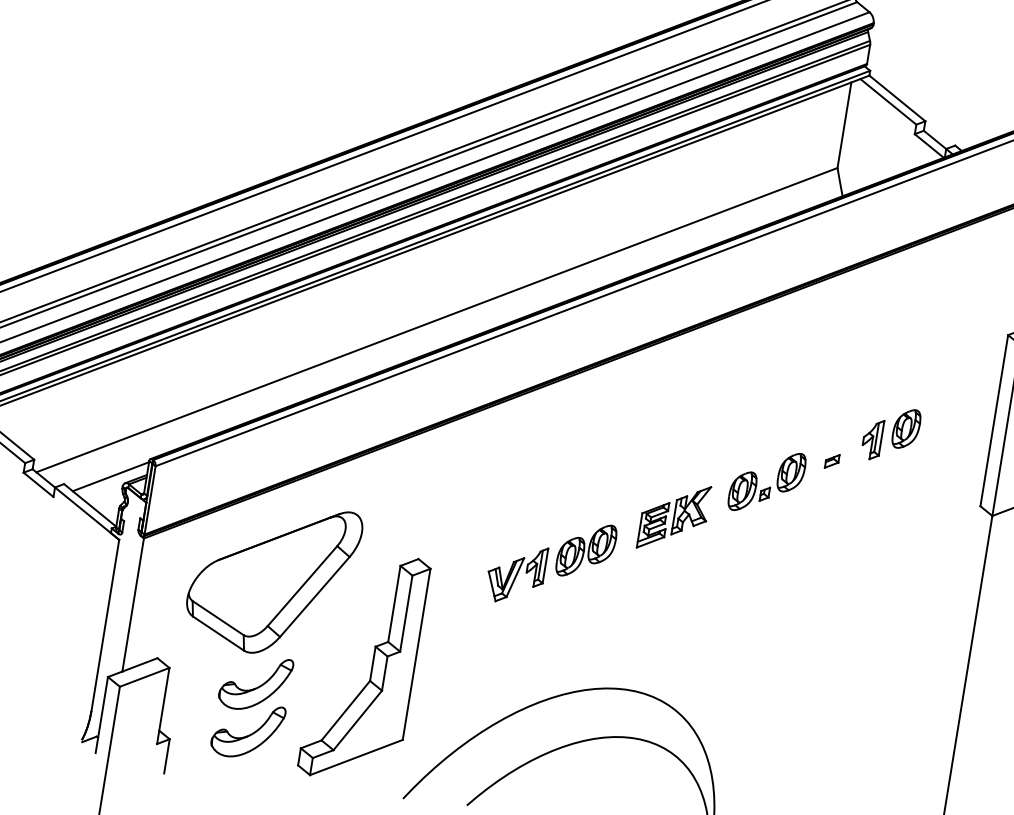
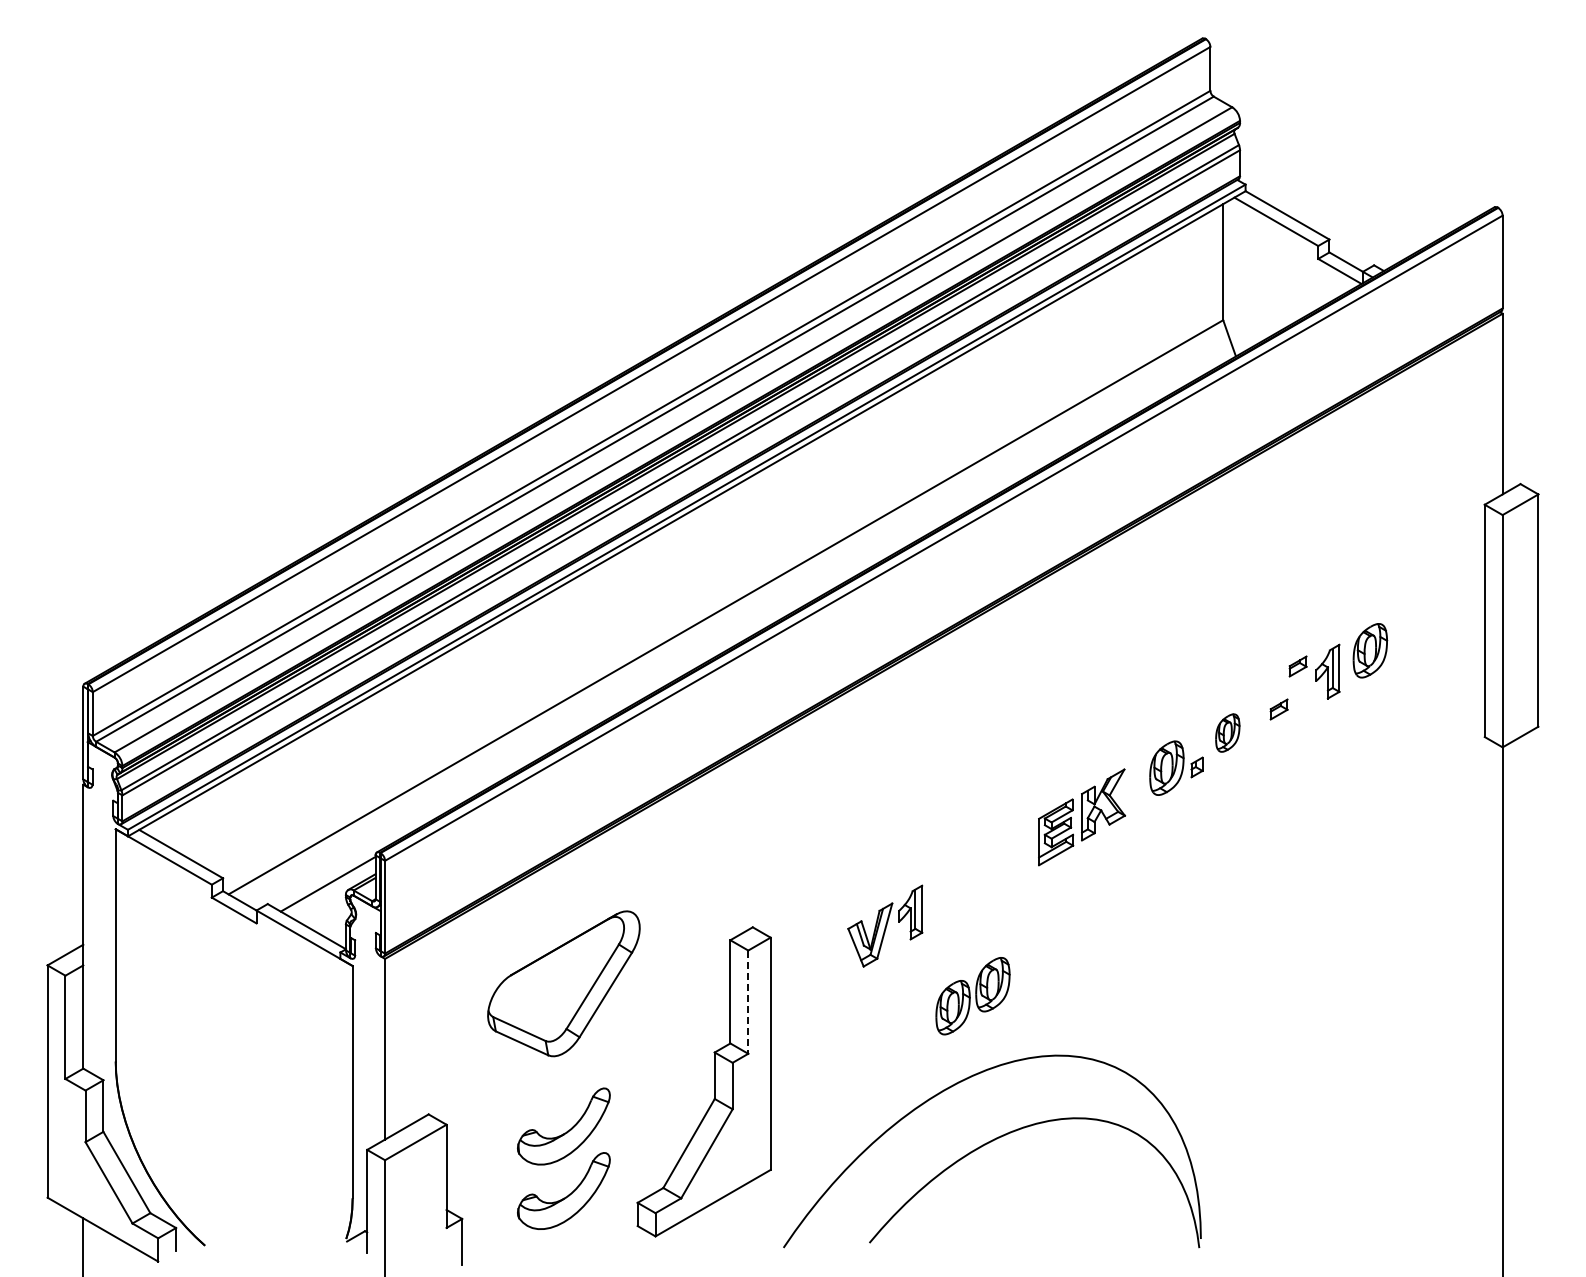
part: (850, 431) -> (1297, 666), added
part: (791, 472) -> (1227, 732), size x0.7
part: (585, 550) -> (972, 996), moved
part: (272, 577) -> (563, 983), size x0.7
line: (406, 613) -> (748, 1002), solid -> dashed

